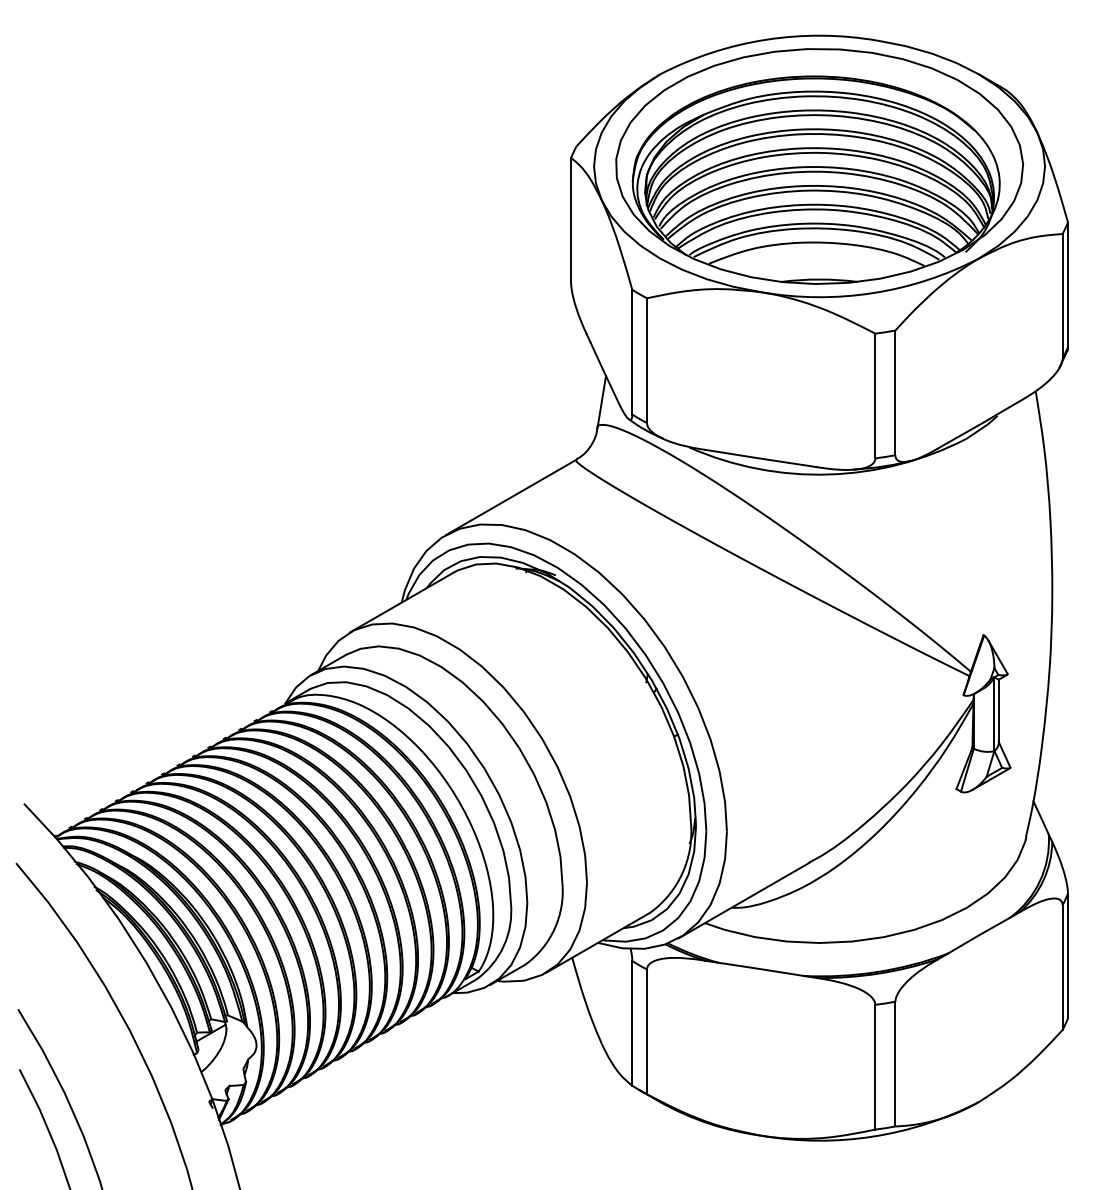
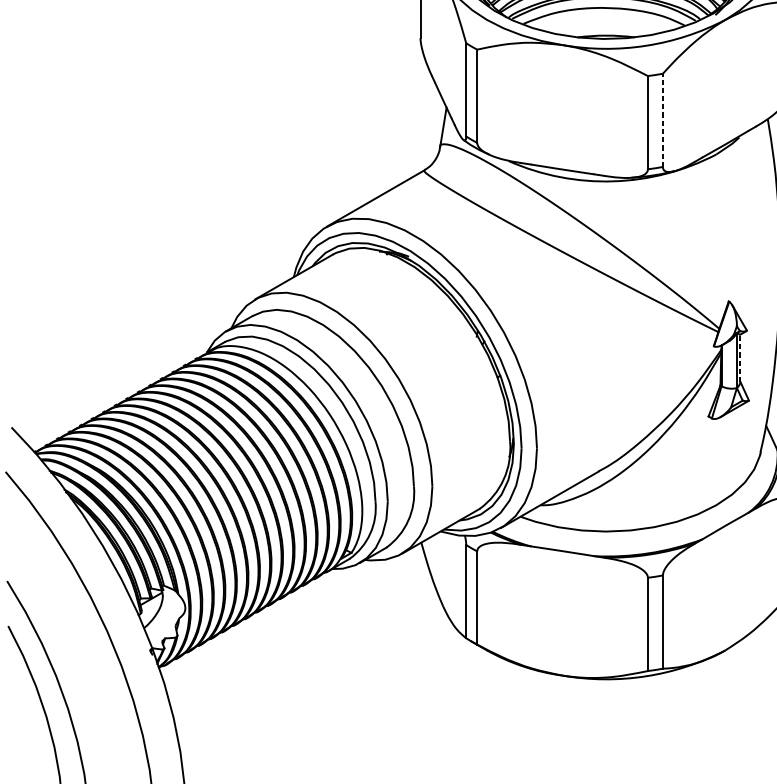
line: (895, 392) -> (662, 120), solid -> dashed
line: (998, 711) -> (739, 358), solid -> dashed

